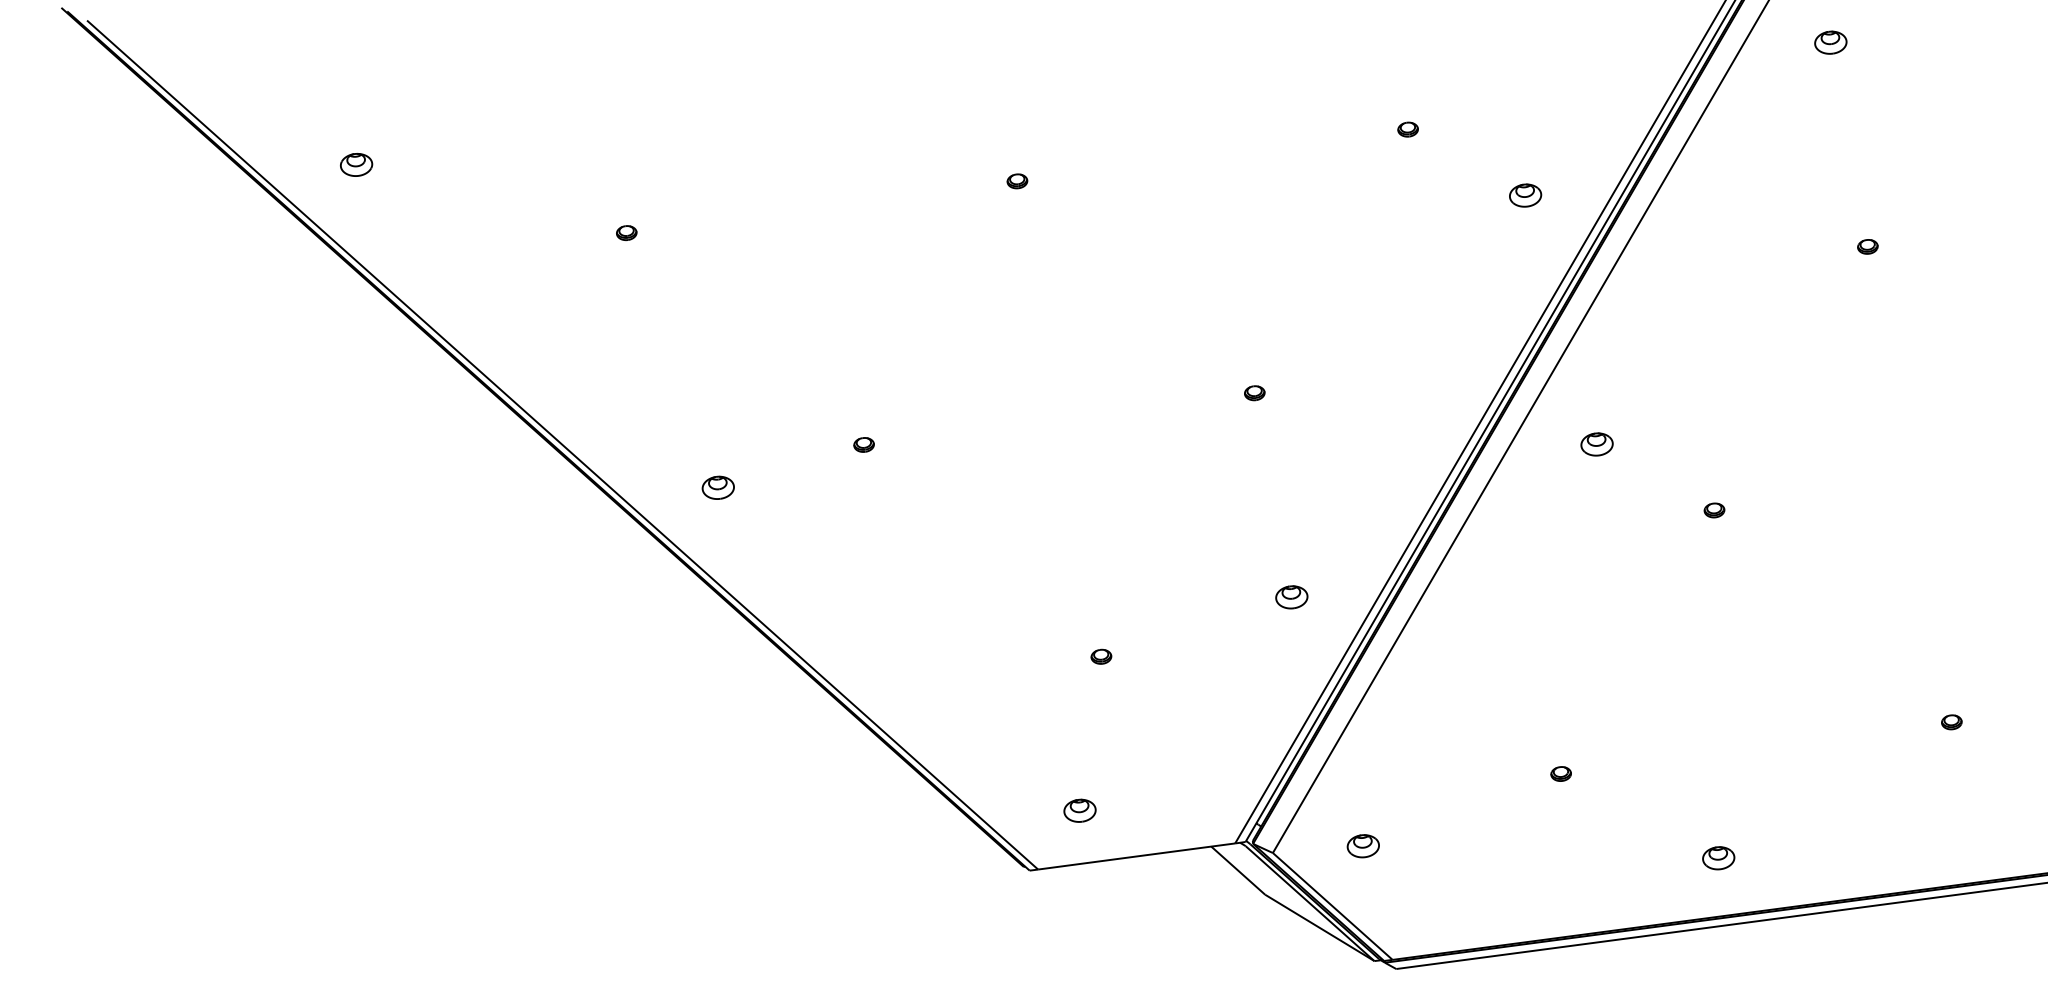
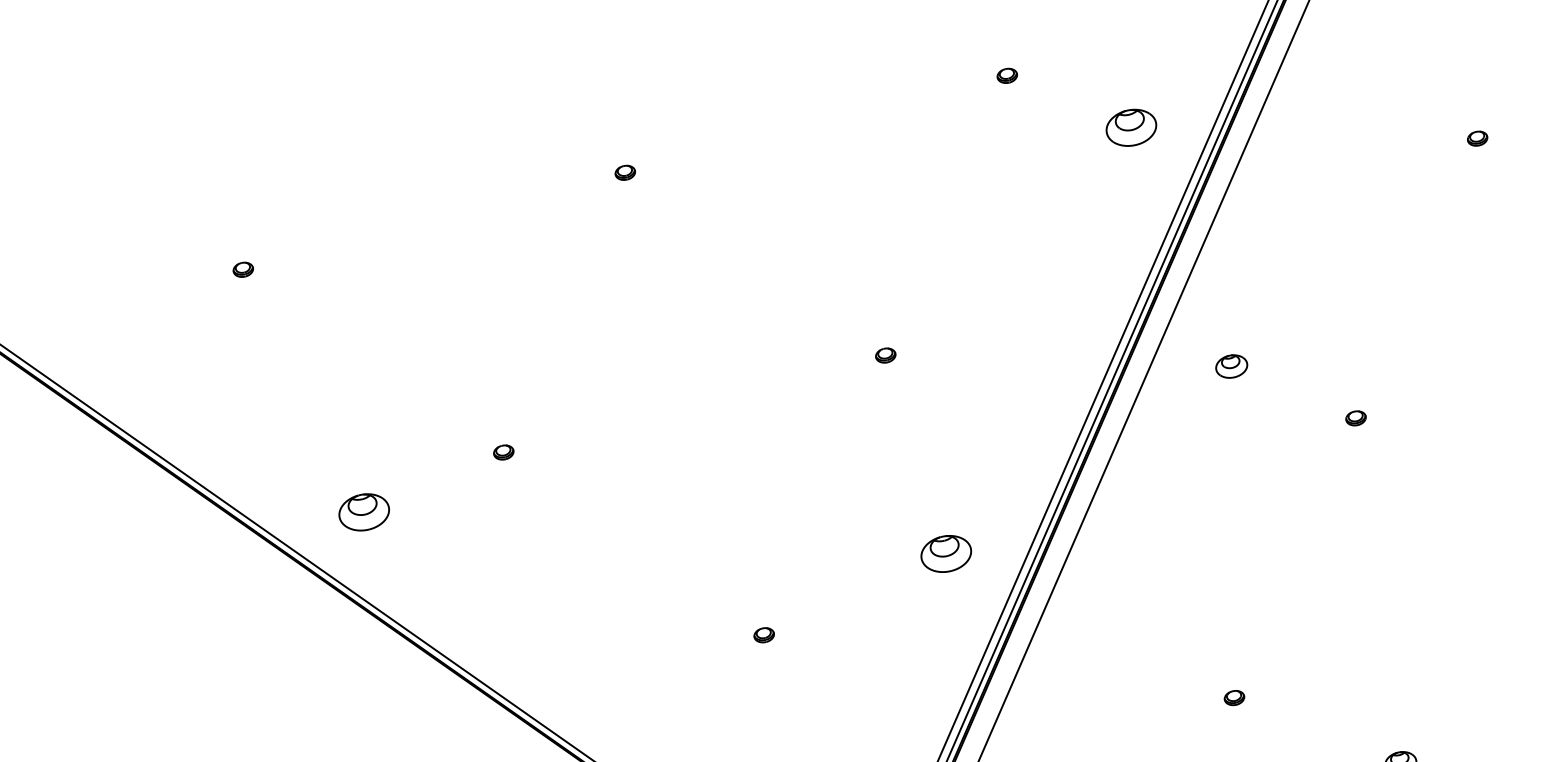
part: (1525, 195) -> (1131, 127), size x1.6
part: (717, 487) -> (363, 511), size x1.6
part: (1291, 597) -> (946, 554), size x1.6

